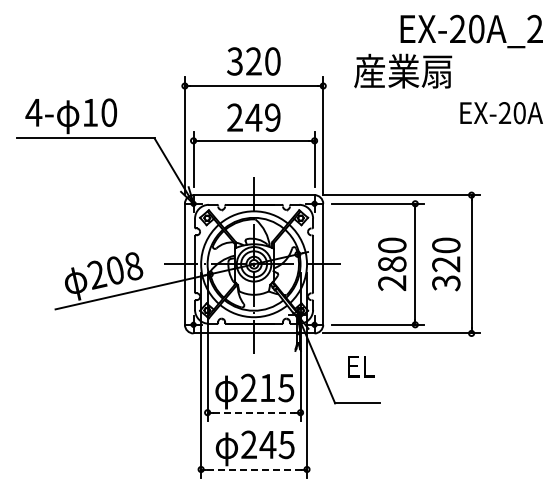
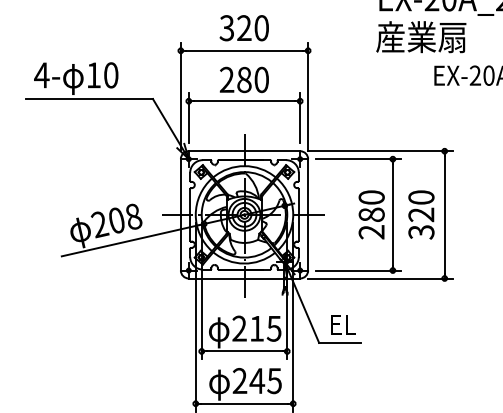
text: (403, 70) -> (421, 36), moved
text: (262, 117) -> (252, 79), 249 -> 280
text: (361, 366) -> (343, 324), moved
line: (254, 412) -> (244, 351), dashed -> solid
line: (254, 469) -> (244, 403), dashed -> solid

